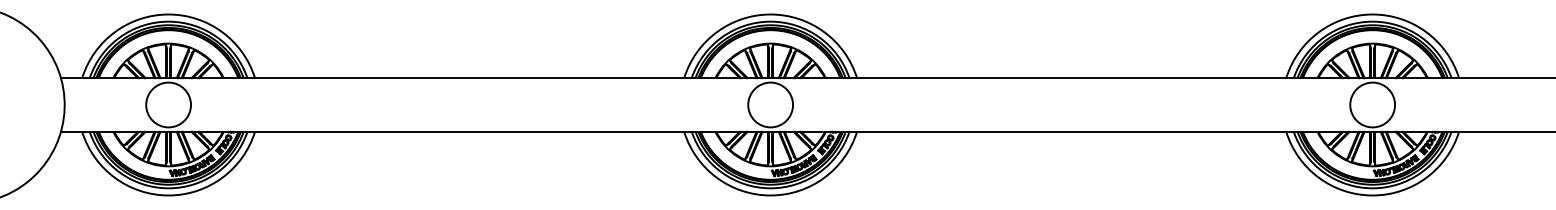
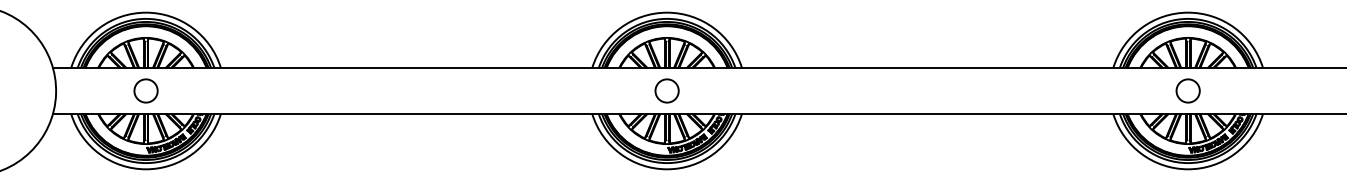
circle: (168, 104) -> (145, 90), size x0.6
circle: (770, 104) -> (667, 90), size x0.6
circle: (1372, 104) -> (1188, 90), size x0.6

